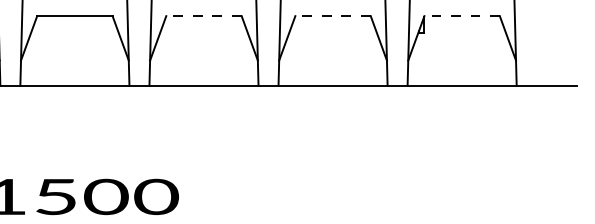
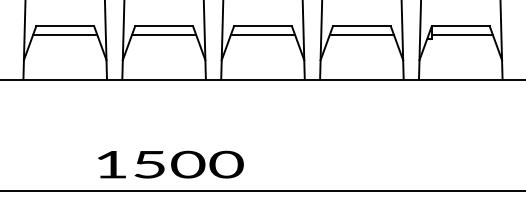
line: (203, 16) -> (262, 26), dashed -> solid
line: (332, 16) -> (361, 26), dashed -> solid
line: (461, 16) -> (460, 26), dashed -> solid
line: (75, 27) -> (164, 34), added
line: (203, 27) -> (262, 34), added
line: (332, 27) -> (361, 34), added
line: (463, 27) -> (461, 34), added

